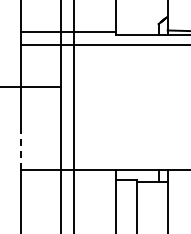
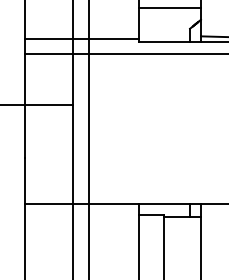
line: (141, 6) -> (169, 7), added
line: (20, 150) -> (24, 180), dashed -> solid

